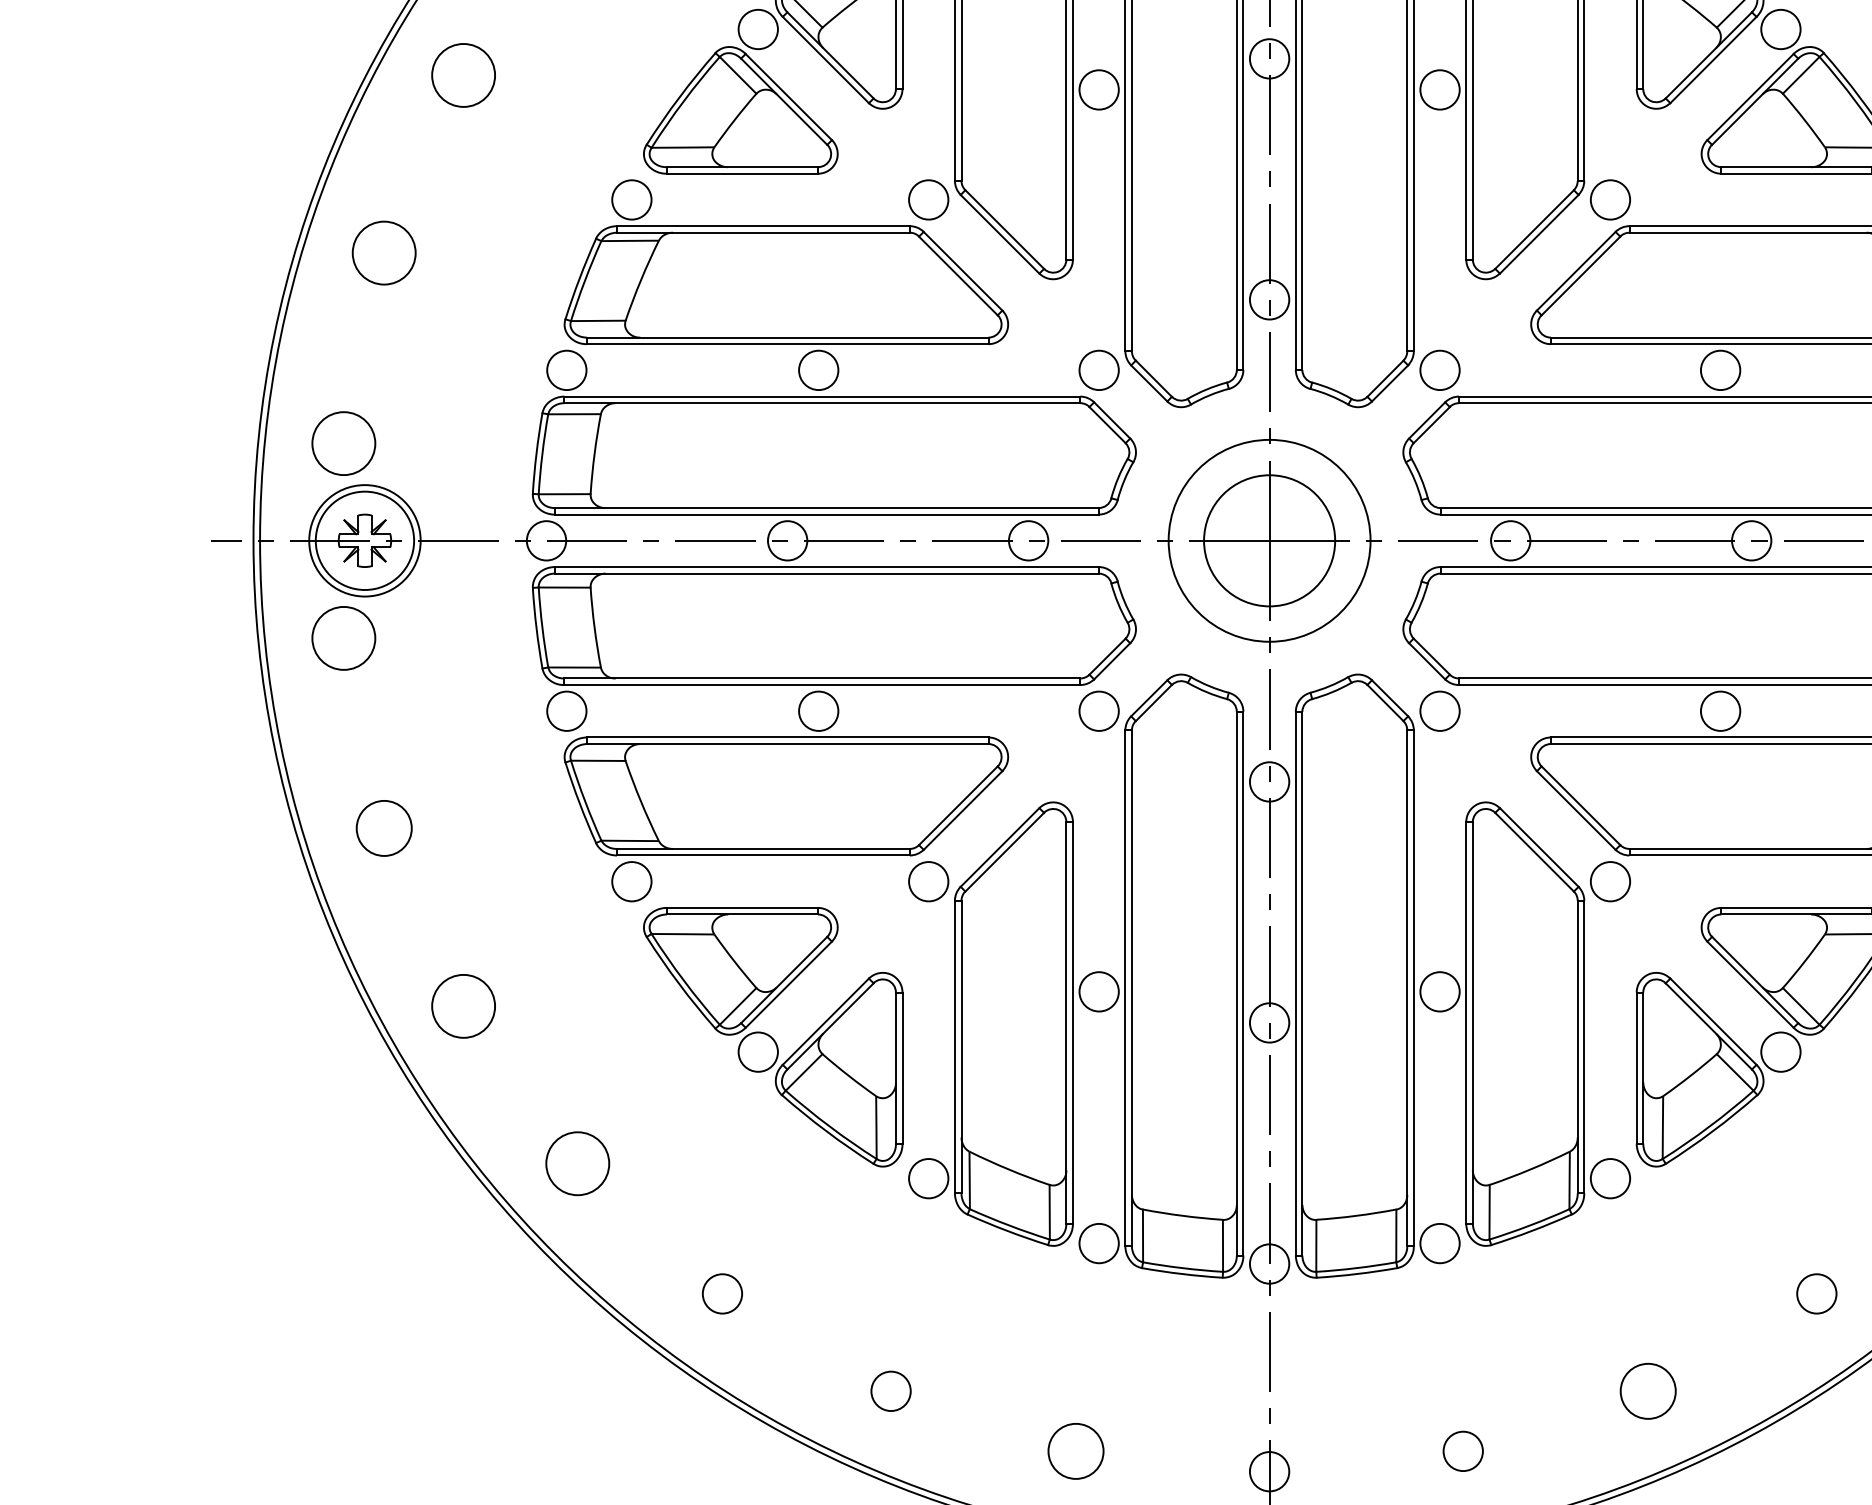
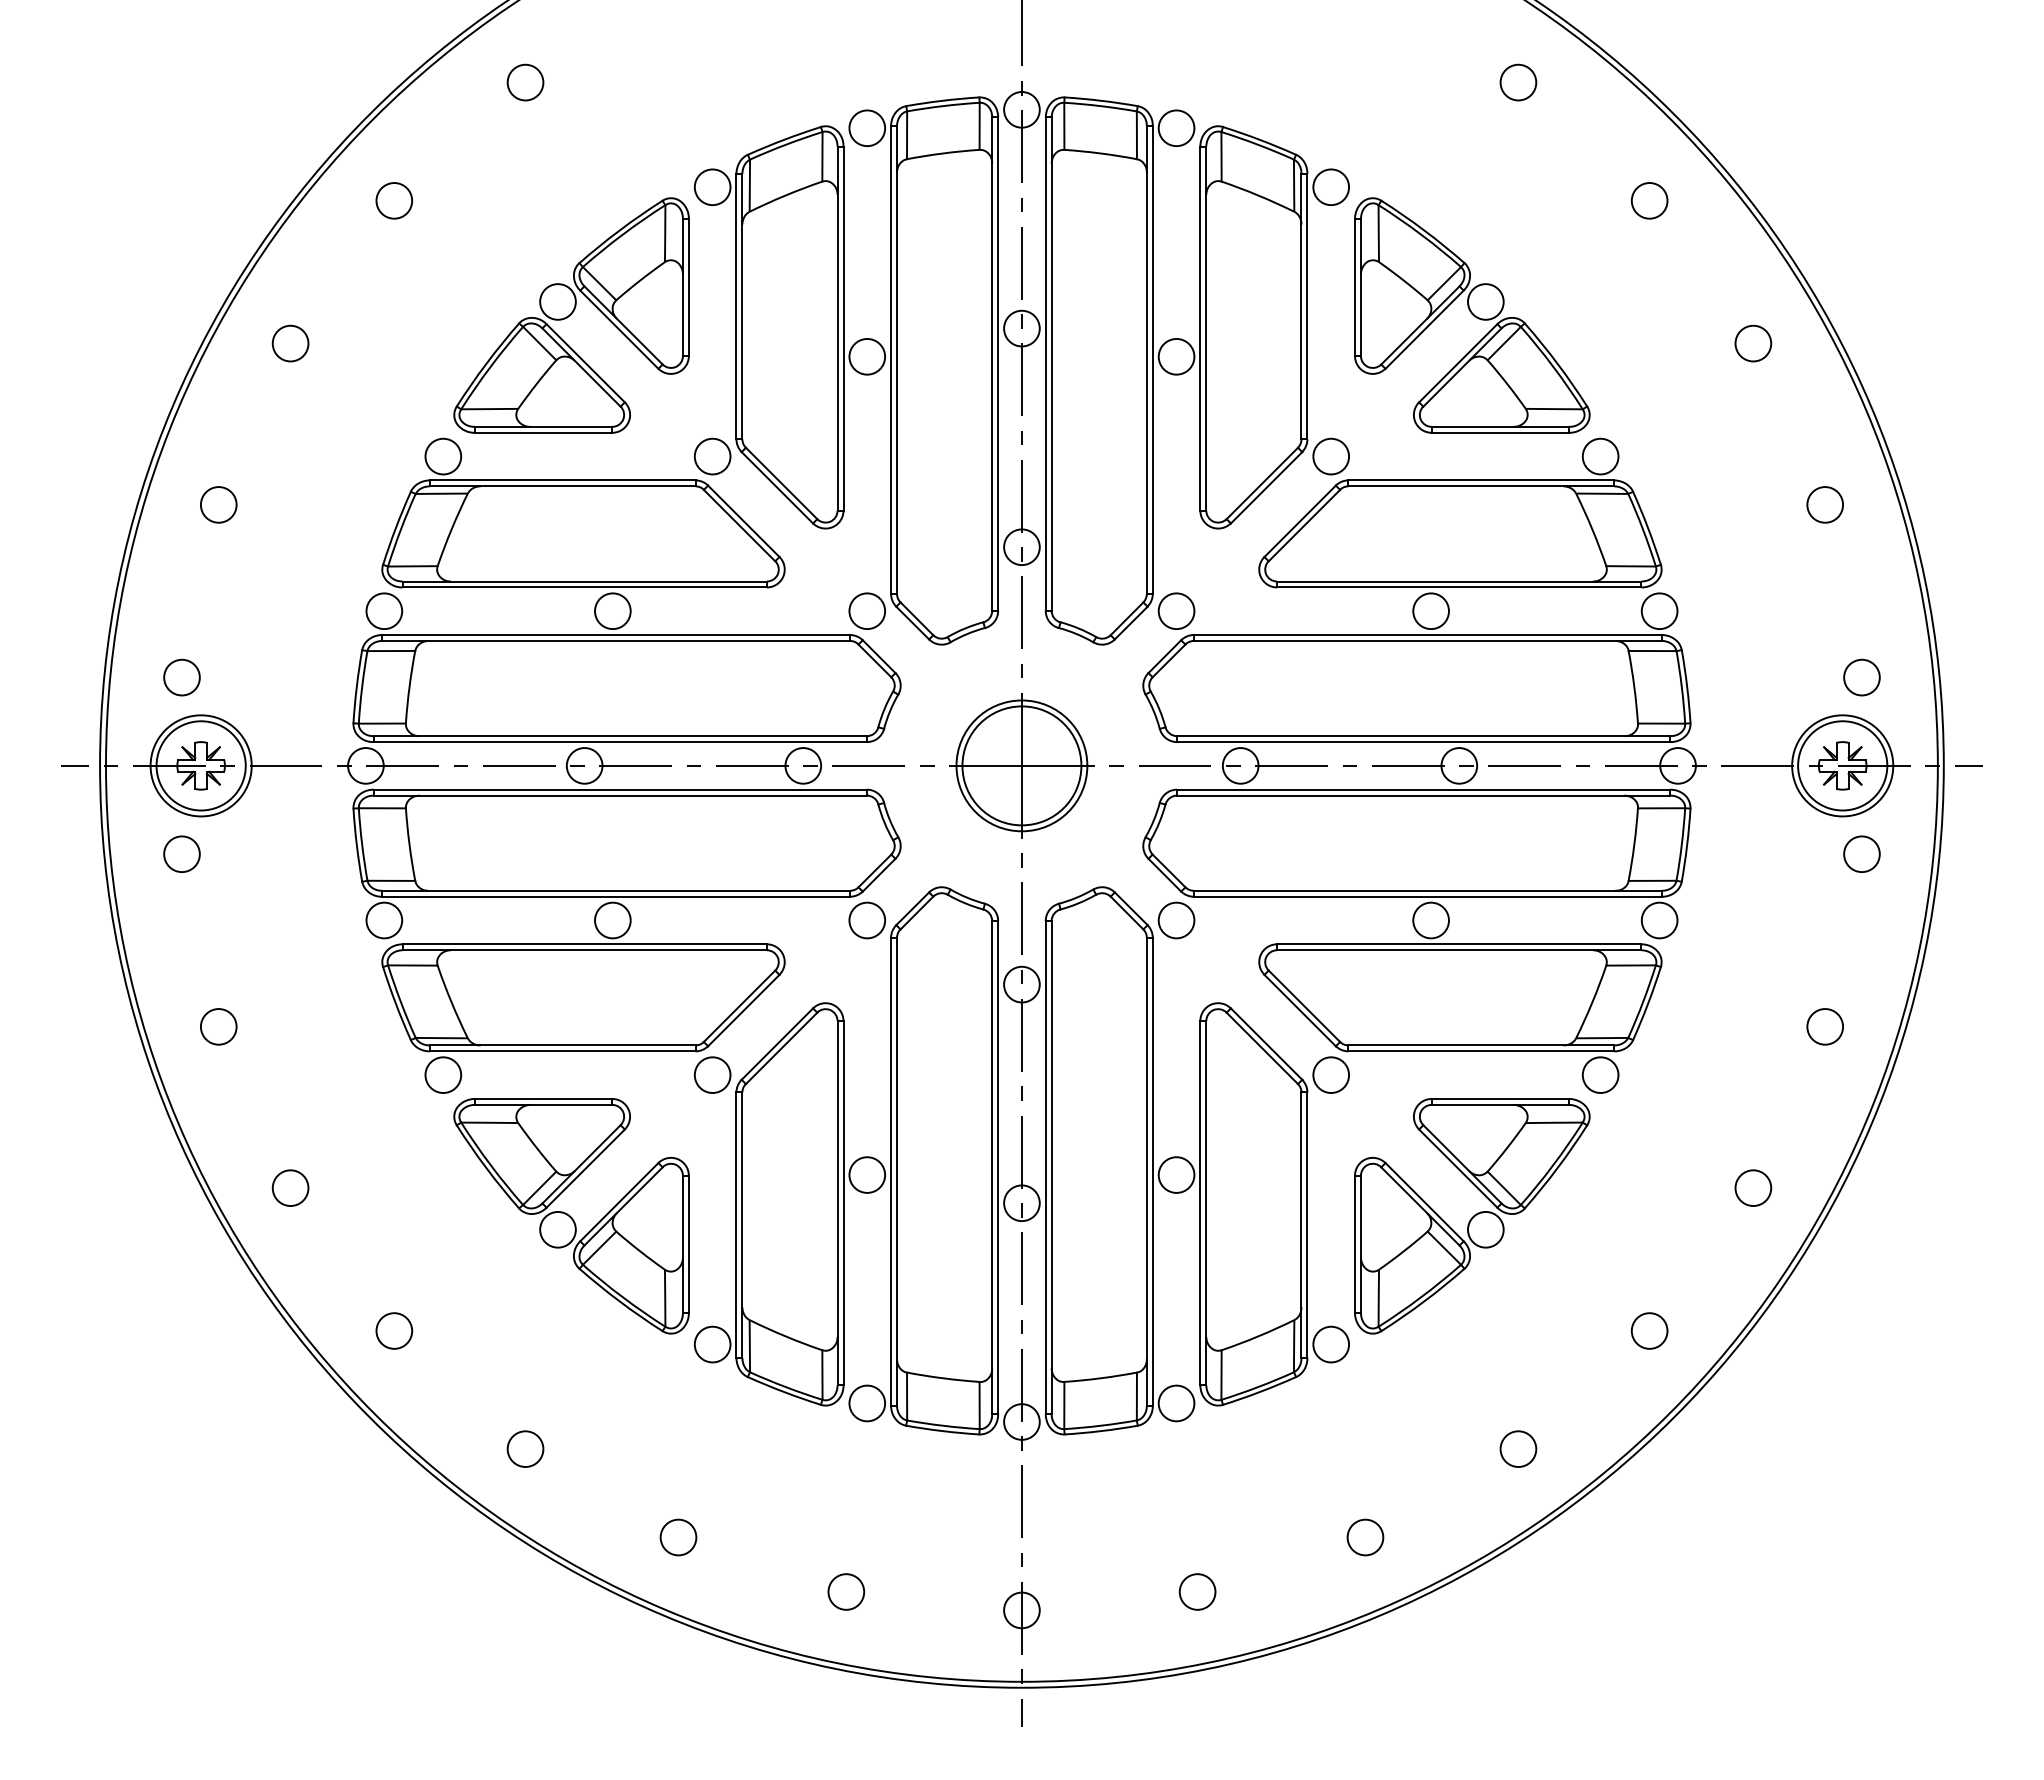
circle: (463, 75) -> (290, 343), size x0.62
circle: (384, 252) -> (218, 504), size x0.62
circle: (343, 443) -> (181, 677), size x0.62
circle: (1269, 540) -> (1021, 765), size x0.71
circle: (343, 637) -> (181, 853), size x0.62
circle: (384, 828) -> (218, 1026), size x0.71
circle: (463, 1005) -> (290, 1187), size x0.62
circle: (578, 1163) -> (394, 1330), size x0.62
circle: (1648, 1391) -> (1365, 1537), size x0.71
circle: (1076, 1450) -> (846, 1591), size x0.71

